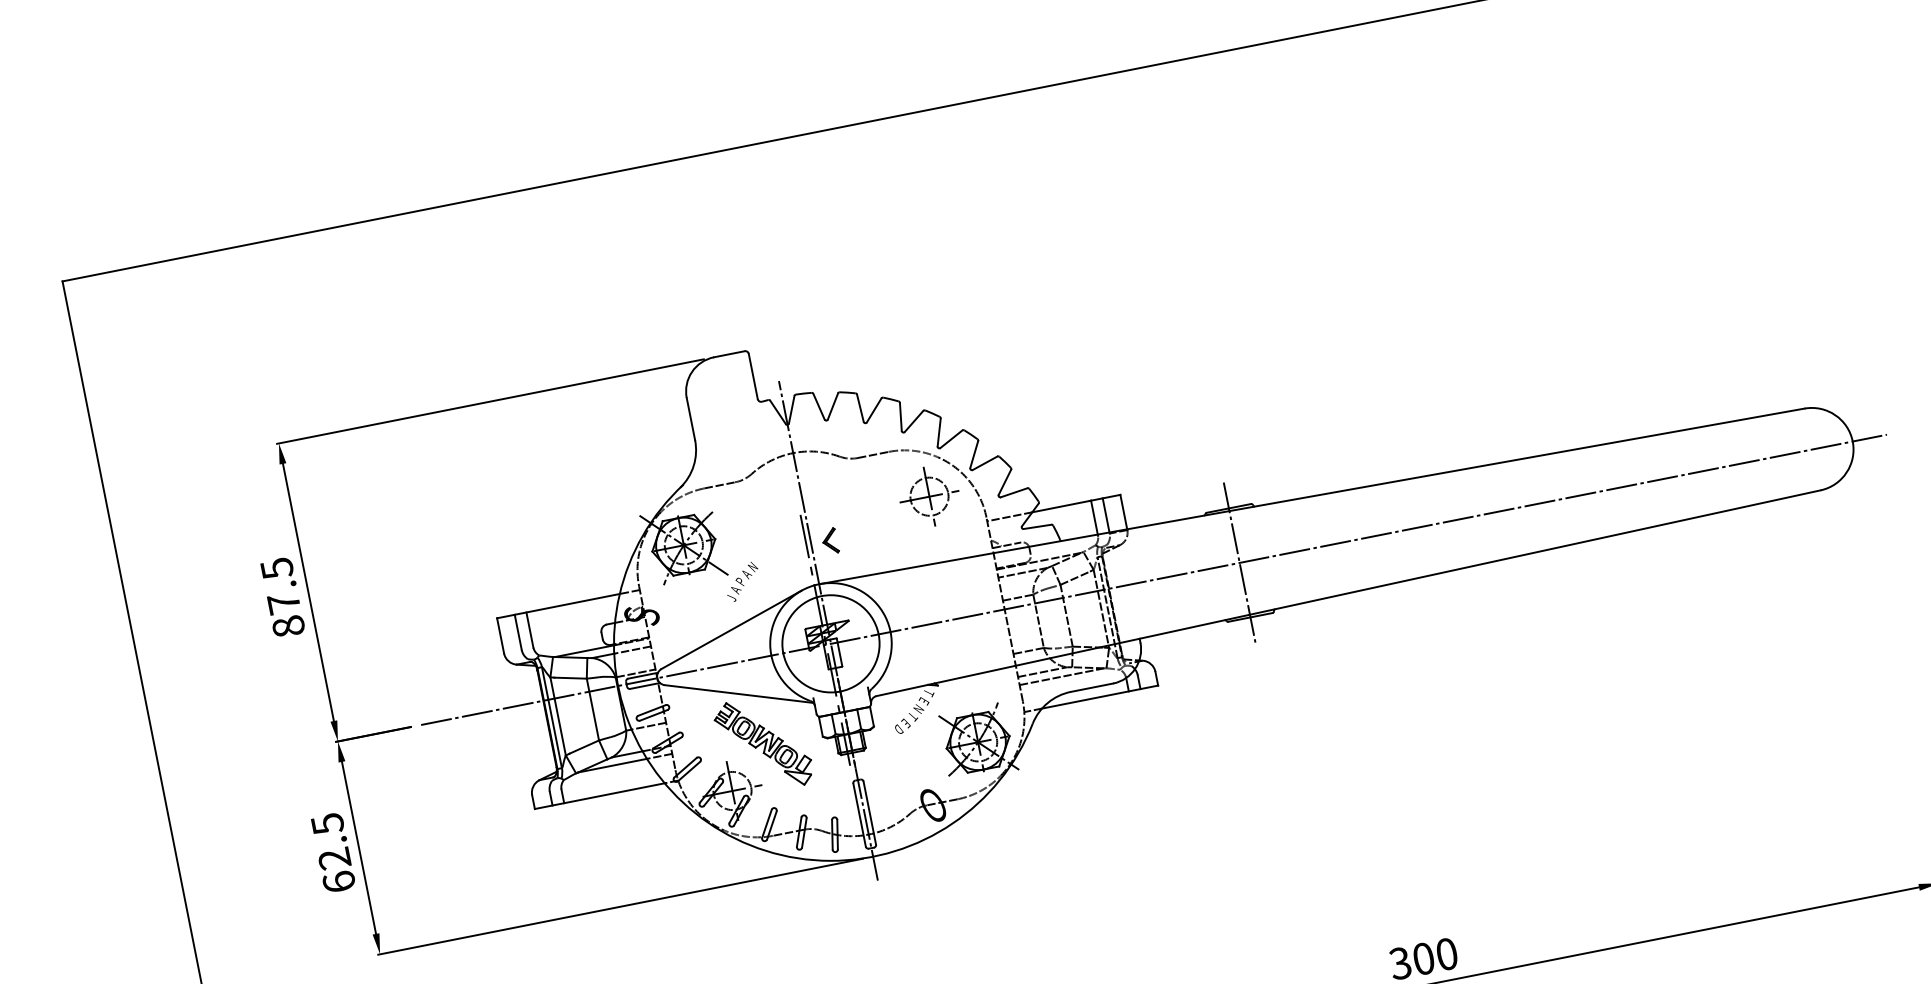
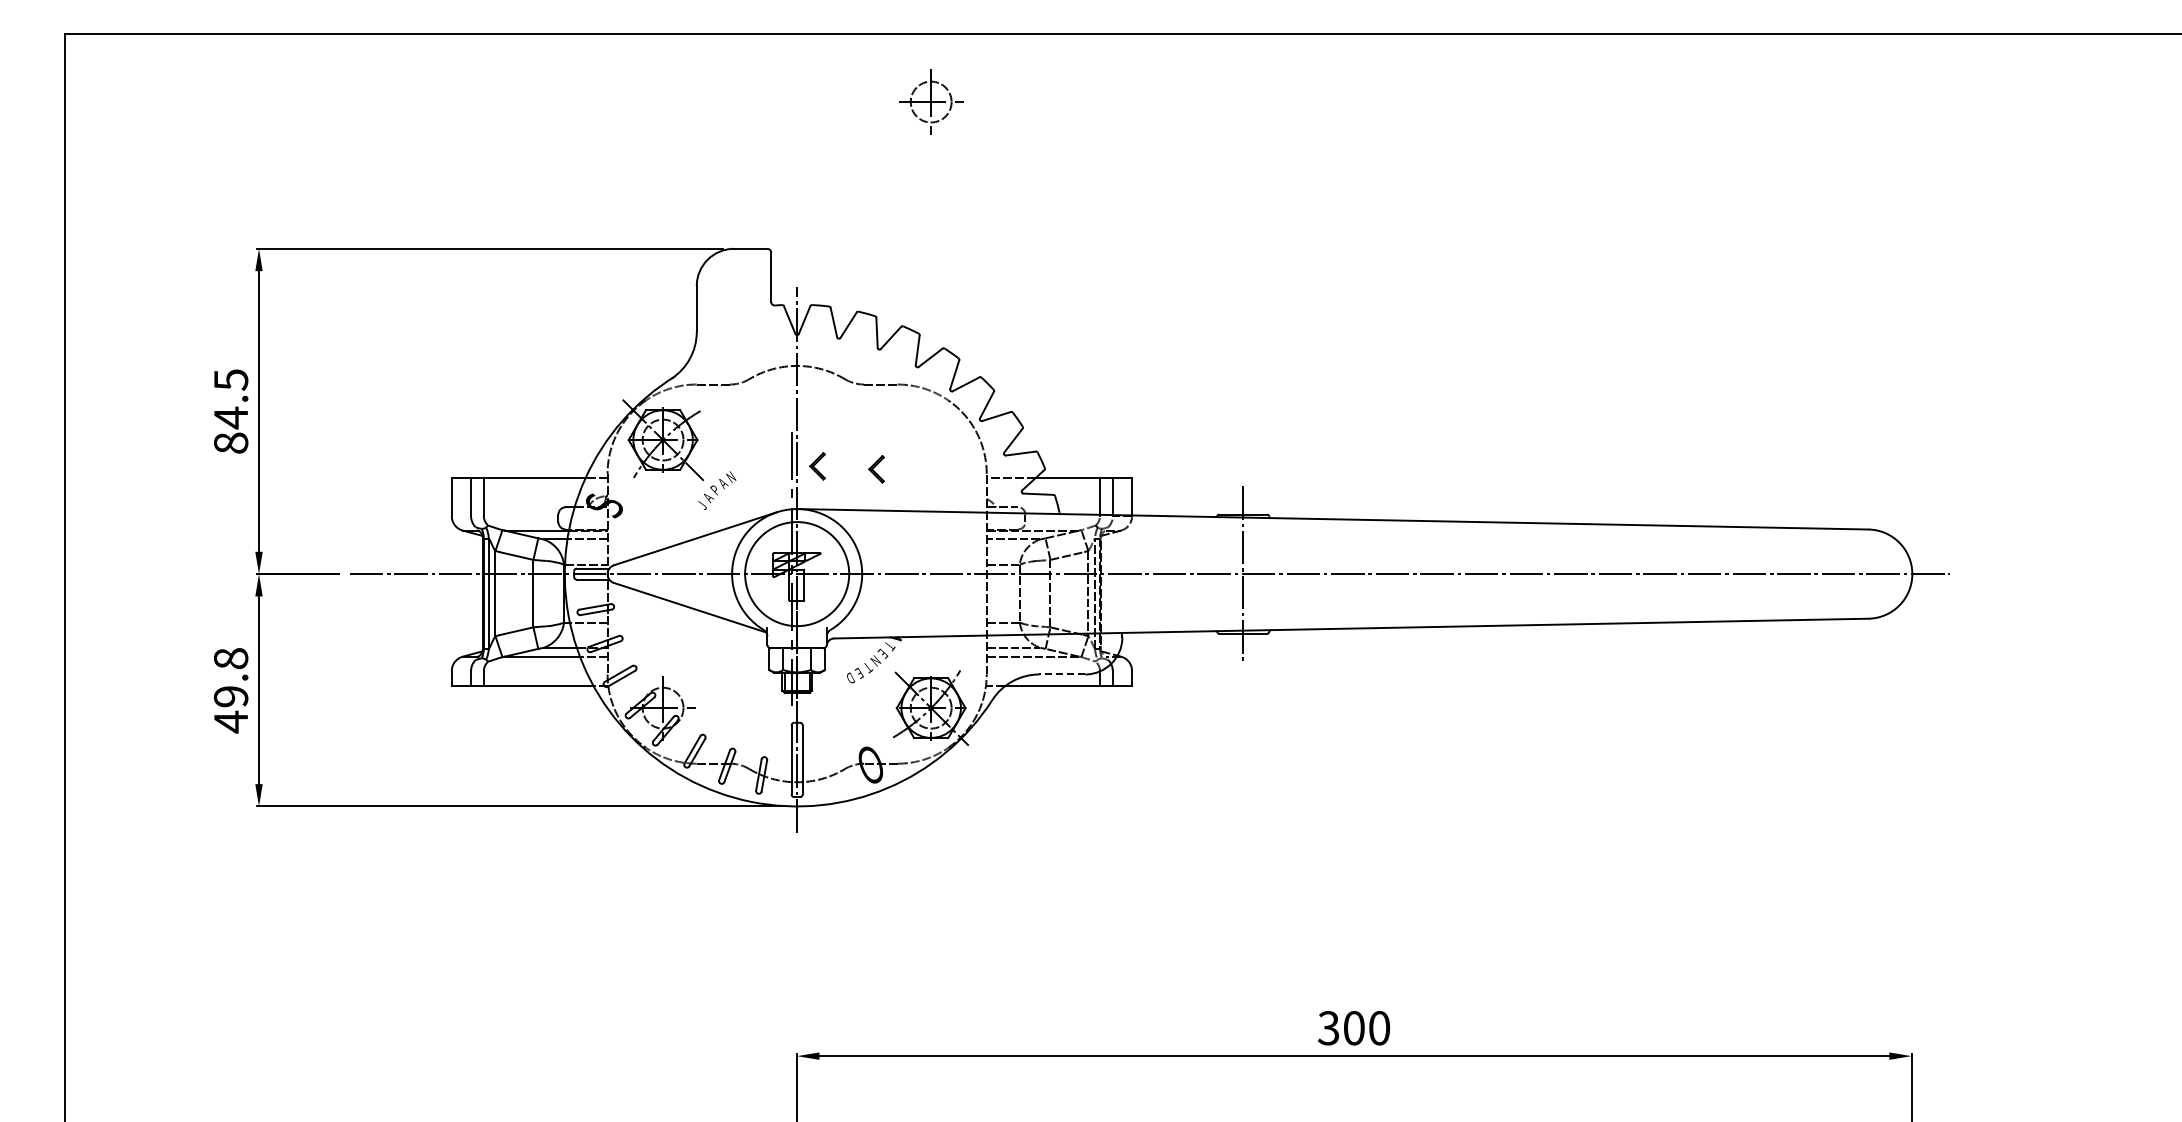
part: (929, 496) -> (931, 101), moved
part: (884, 533) -> (876, 469), added
text: (283, 603) -> (230, 417), 87.5 -> 84.5
line: (1092, 687) -> (1062, 674), solid -> dashed
part: (763, 744) -> (705, 665), removed
text: (332, 853) -> (230, 690), 62.5 -> 49.8

